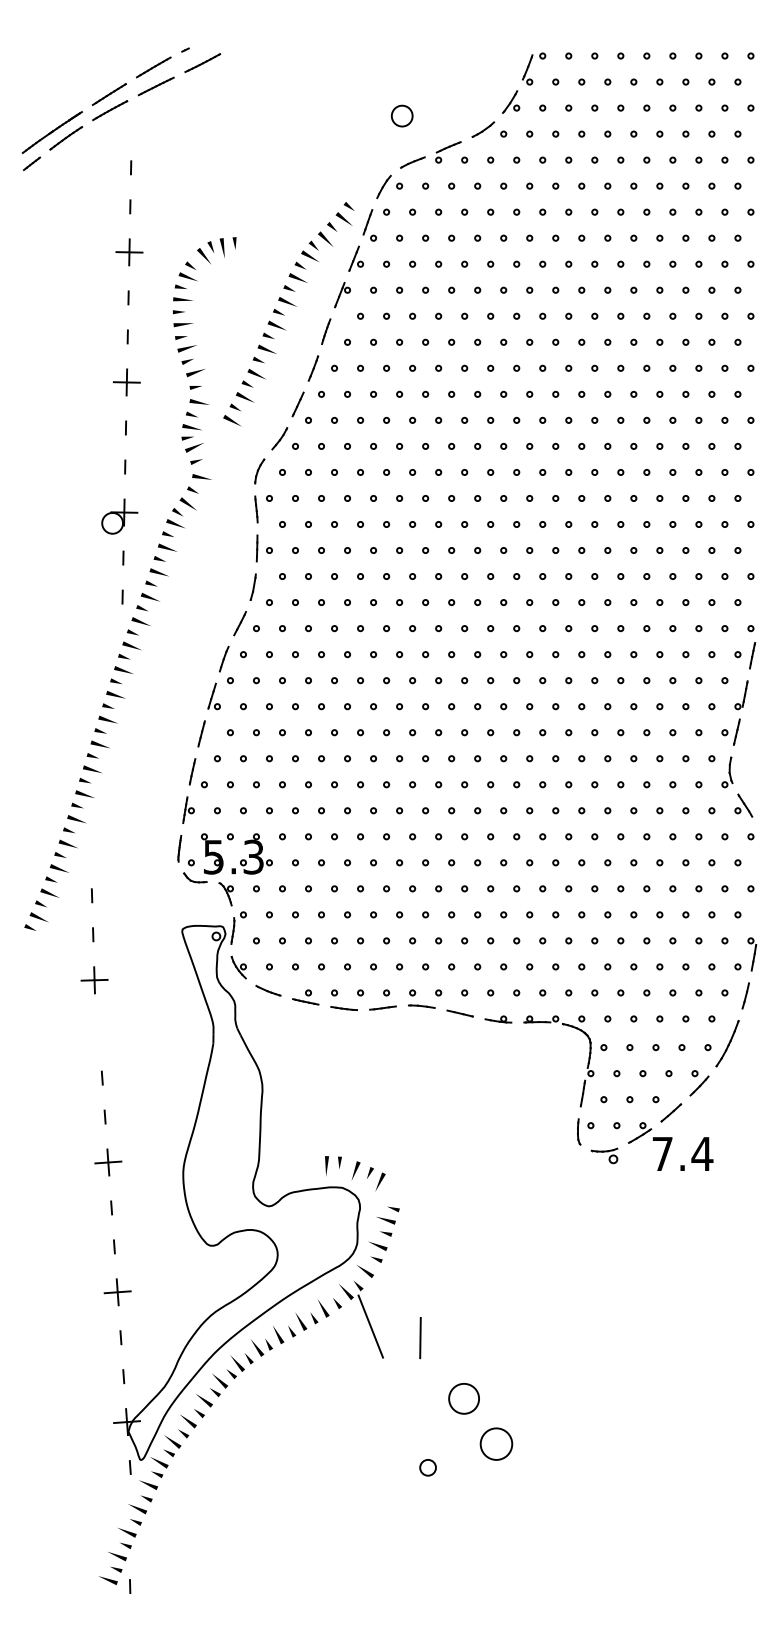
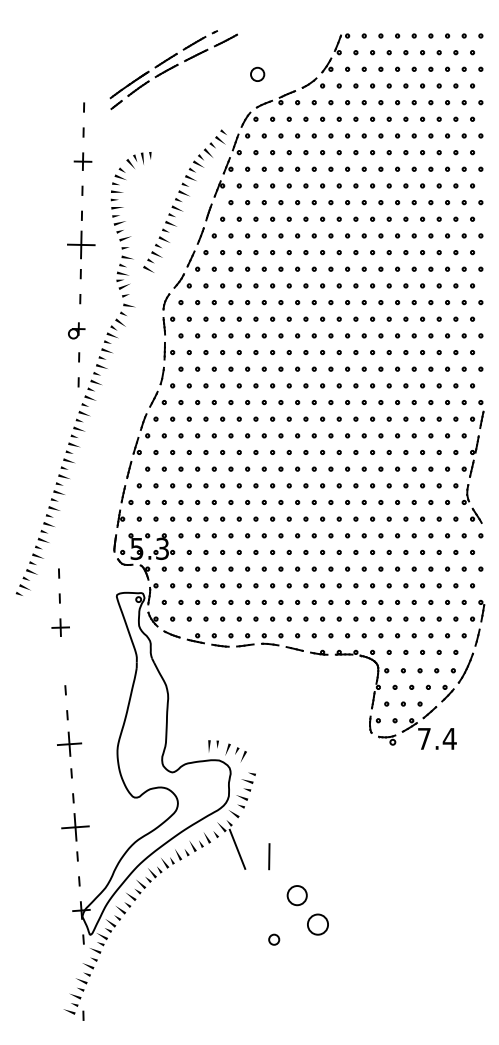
part: (120, 108) -> (173, 69), moved
part: (127, 381) -> (81, 244), size x1.6
part: (119, 516) -> (76, 330), size x0.7
part: (108, 1162) -> (69, 744), size x1.4
part: (117, 1292) -> (75, 827), size x1.6

